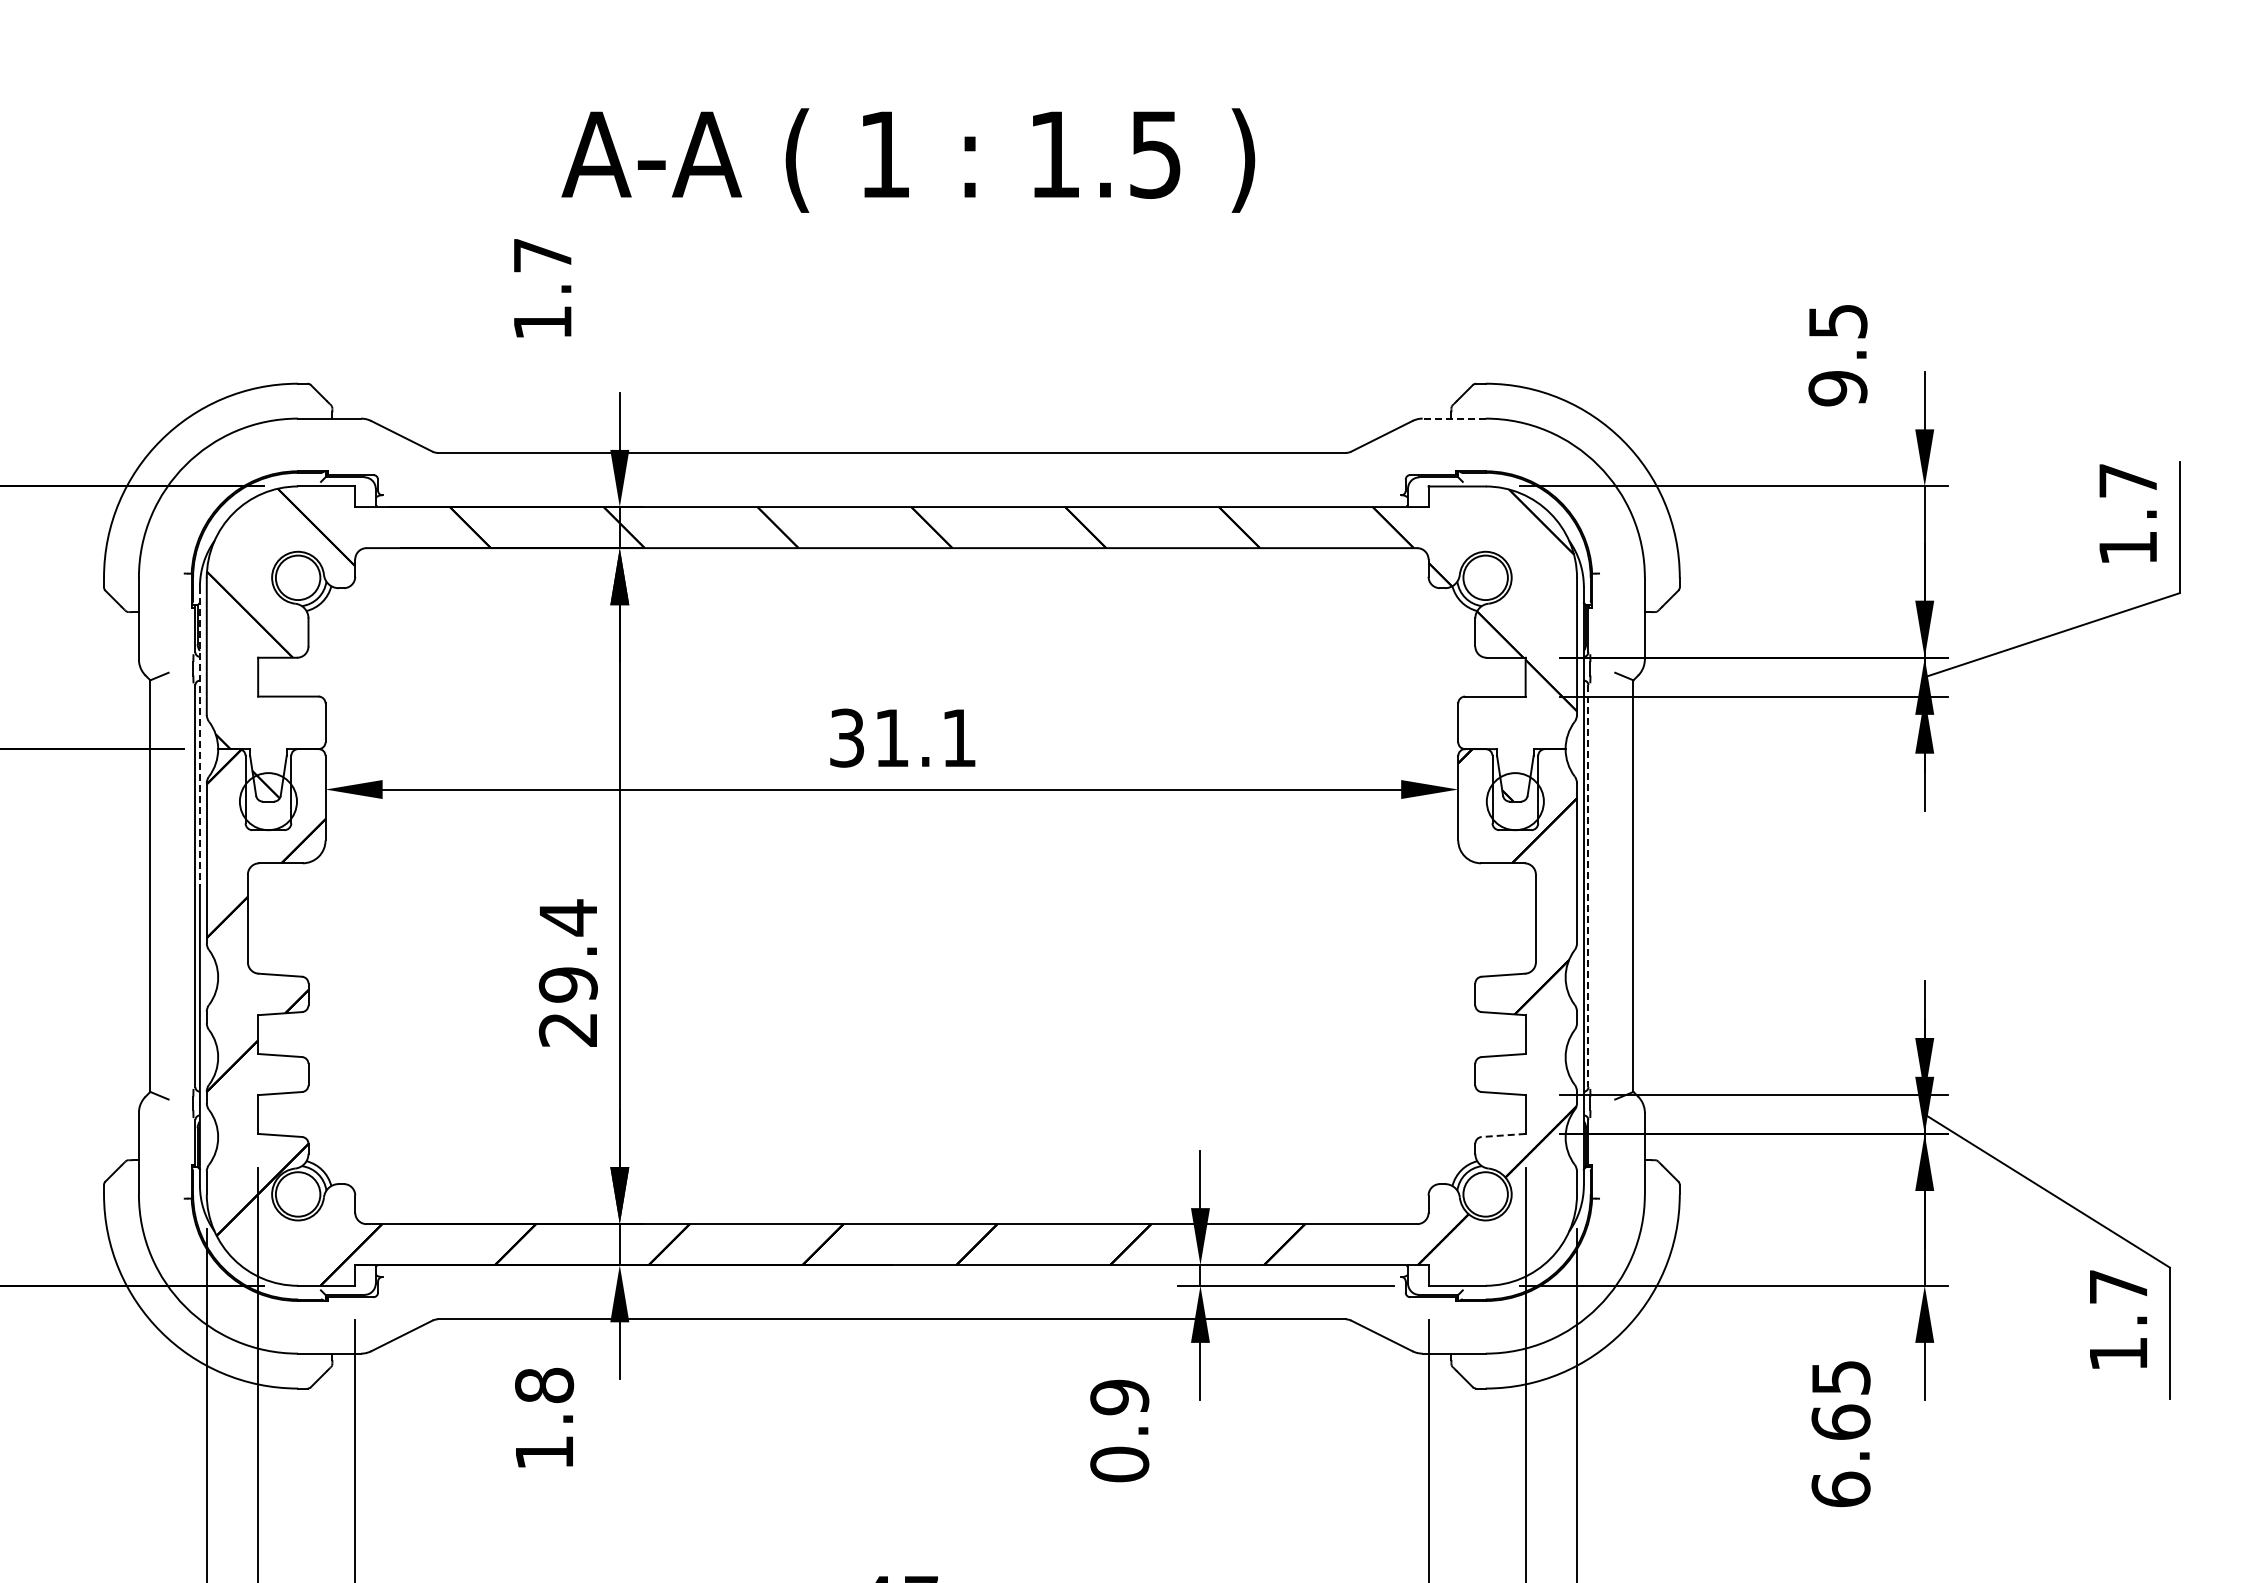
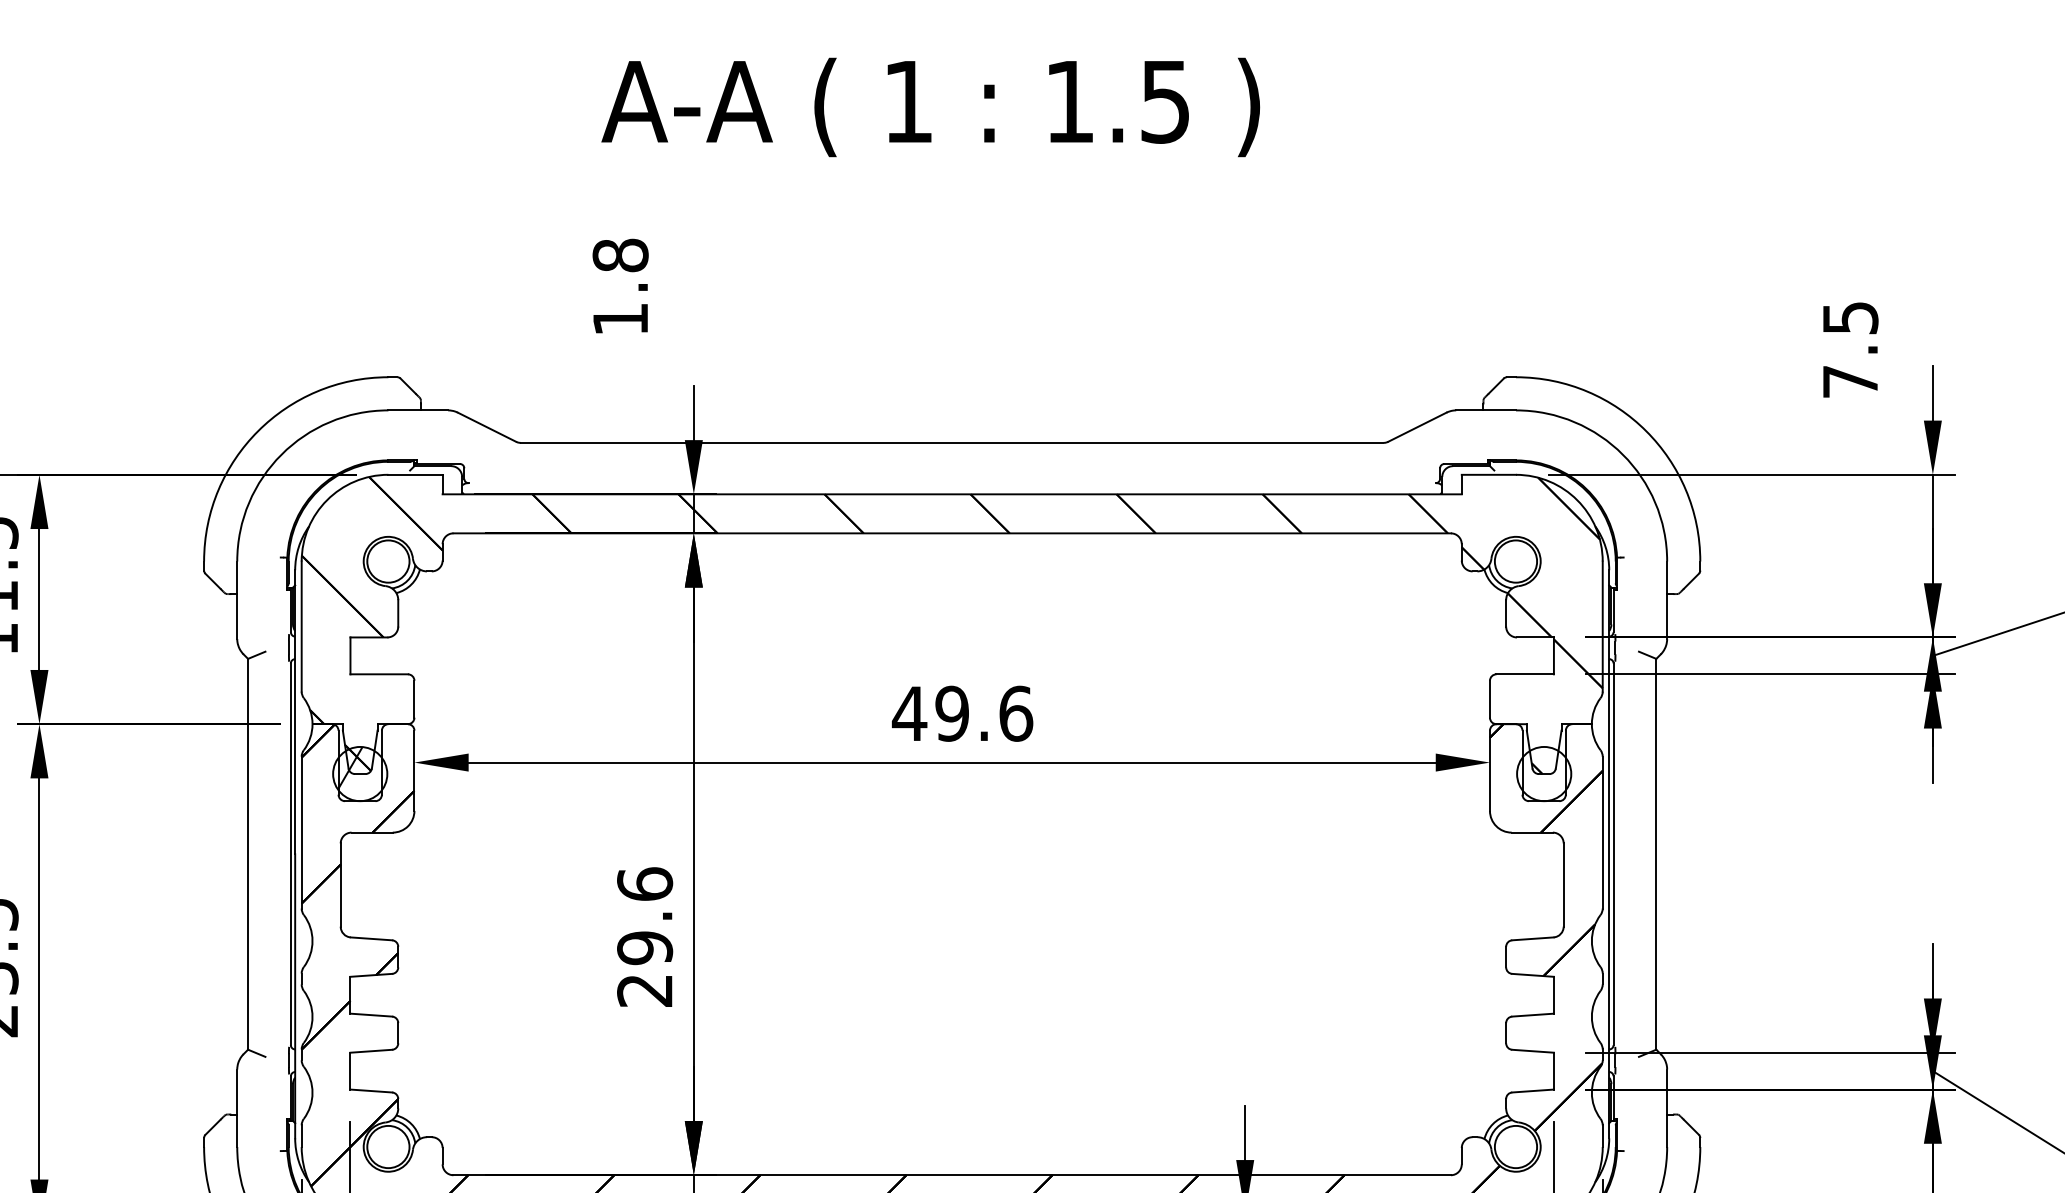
text: (908, 160) -> (930, 107), moved
text: (542, 255) -> (620, 255), 1.7 -> 1.8
text: (1837, 388) -> (1850, 381), 9.5 -> 7.5
line: (1453, 418) -> (1485, 410), dashed -> solid
line: (199, 736) -> (294, 712), dashed -> solid
text: (902, 737) -> (962, 713), 31.1 -> 49.6
hatch: (257, 795) -> (349, 768), added
line: (1588, 886) -> (1613, 854), dashed -> solid
text: (567, 917) -> (644, 884), 29.4 -> 29.6
line: (1503, 1135) -> (1532, 1091), dashed -> solid

